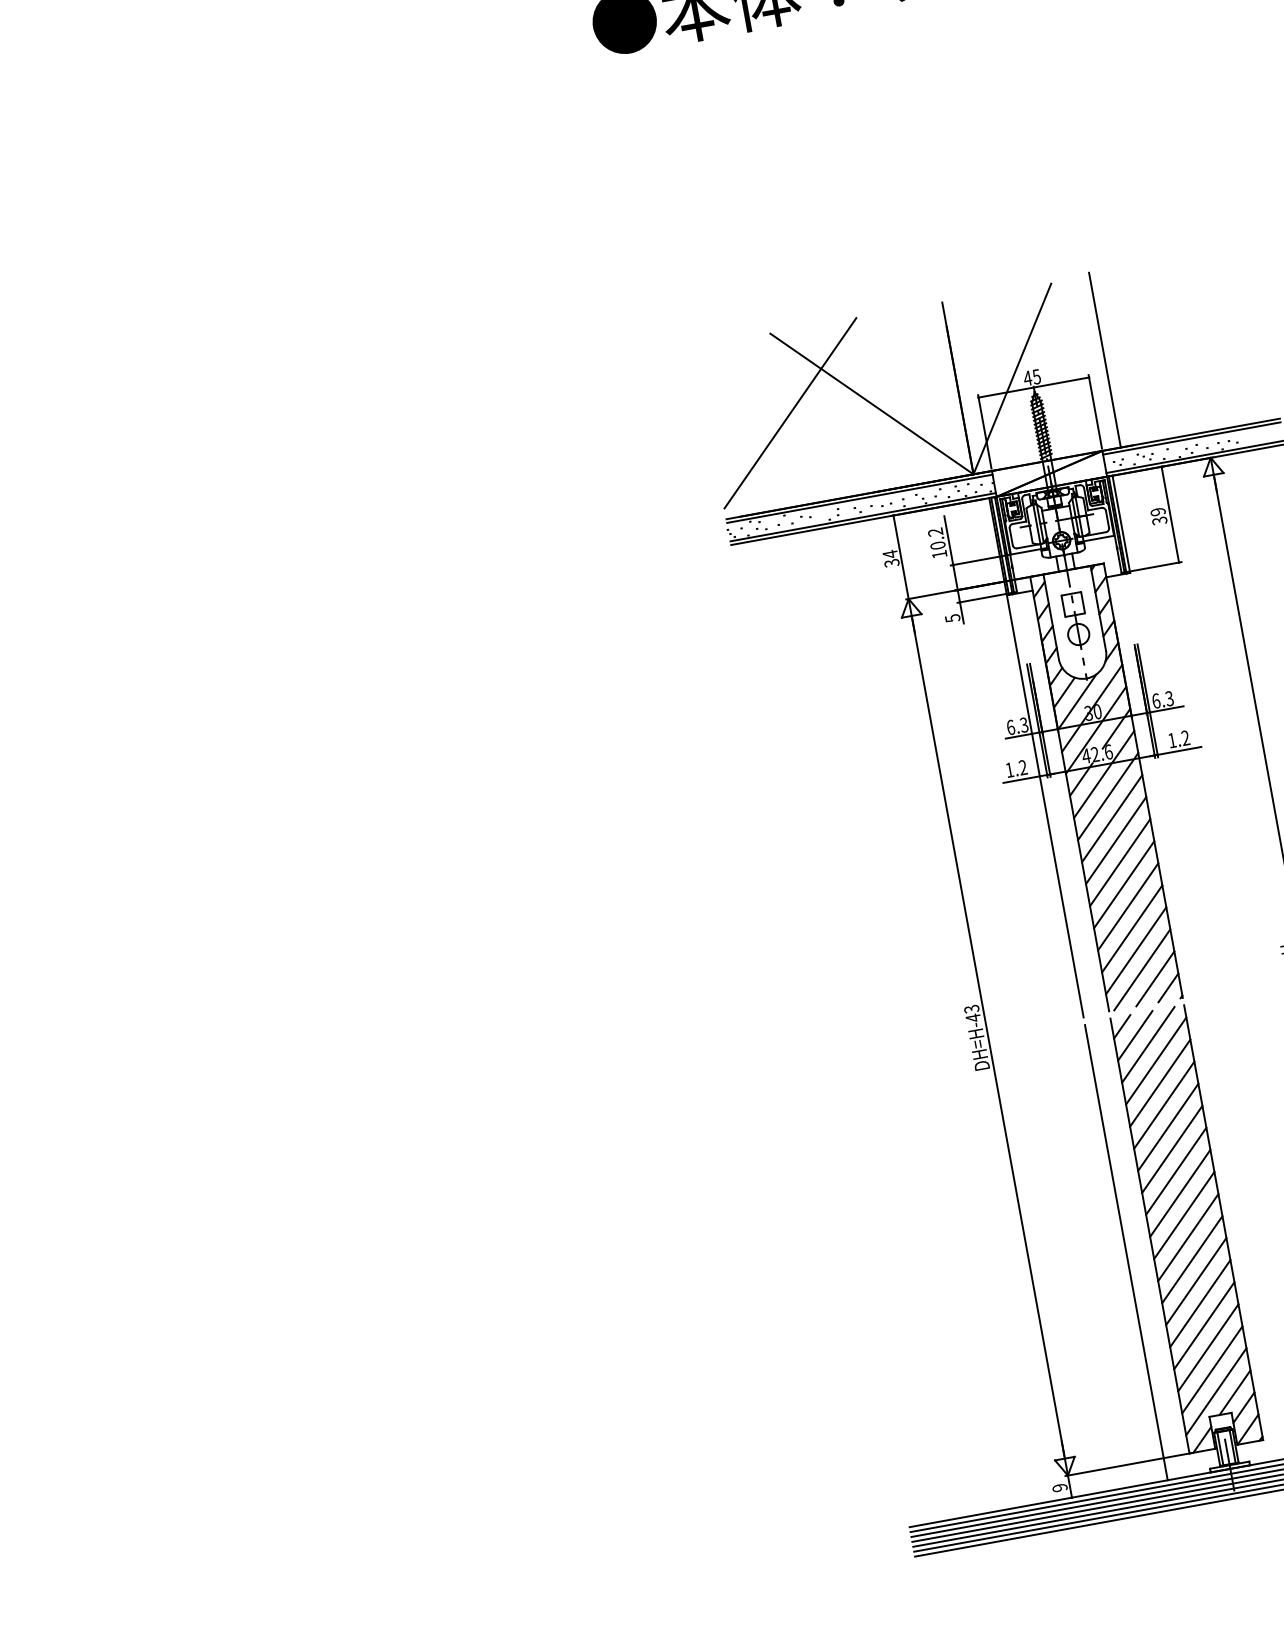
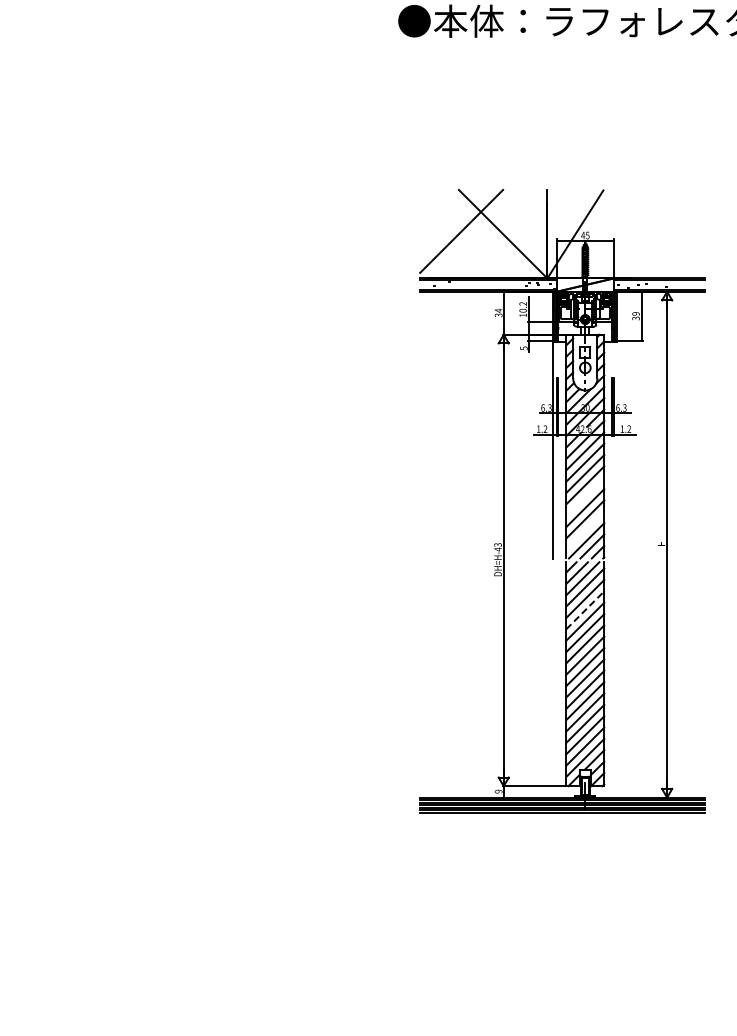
line: (1105, 360) -> (623, 233), removed
line: (1124, 884) -> (585, 496), removed
line: (1136, 950) -> (585, 530), removed
line: (1164, 1105) -> (585, 610), solid -> dashed
line: (1127, 1252) -> (553, 680), removed

